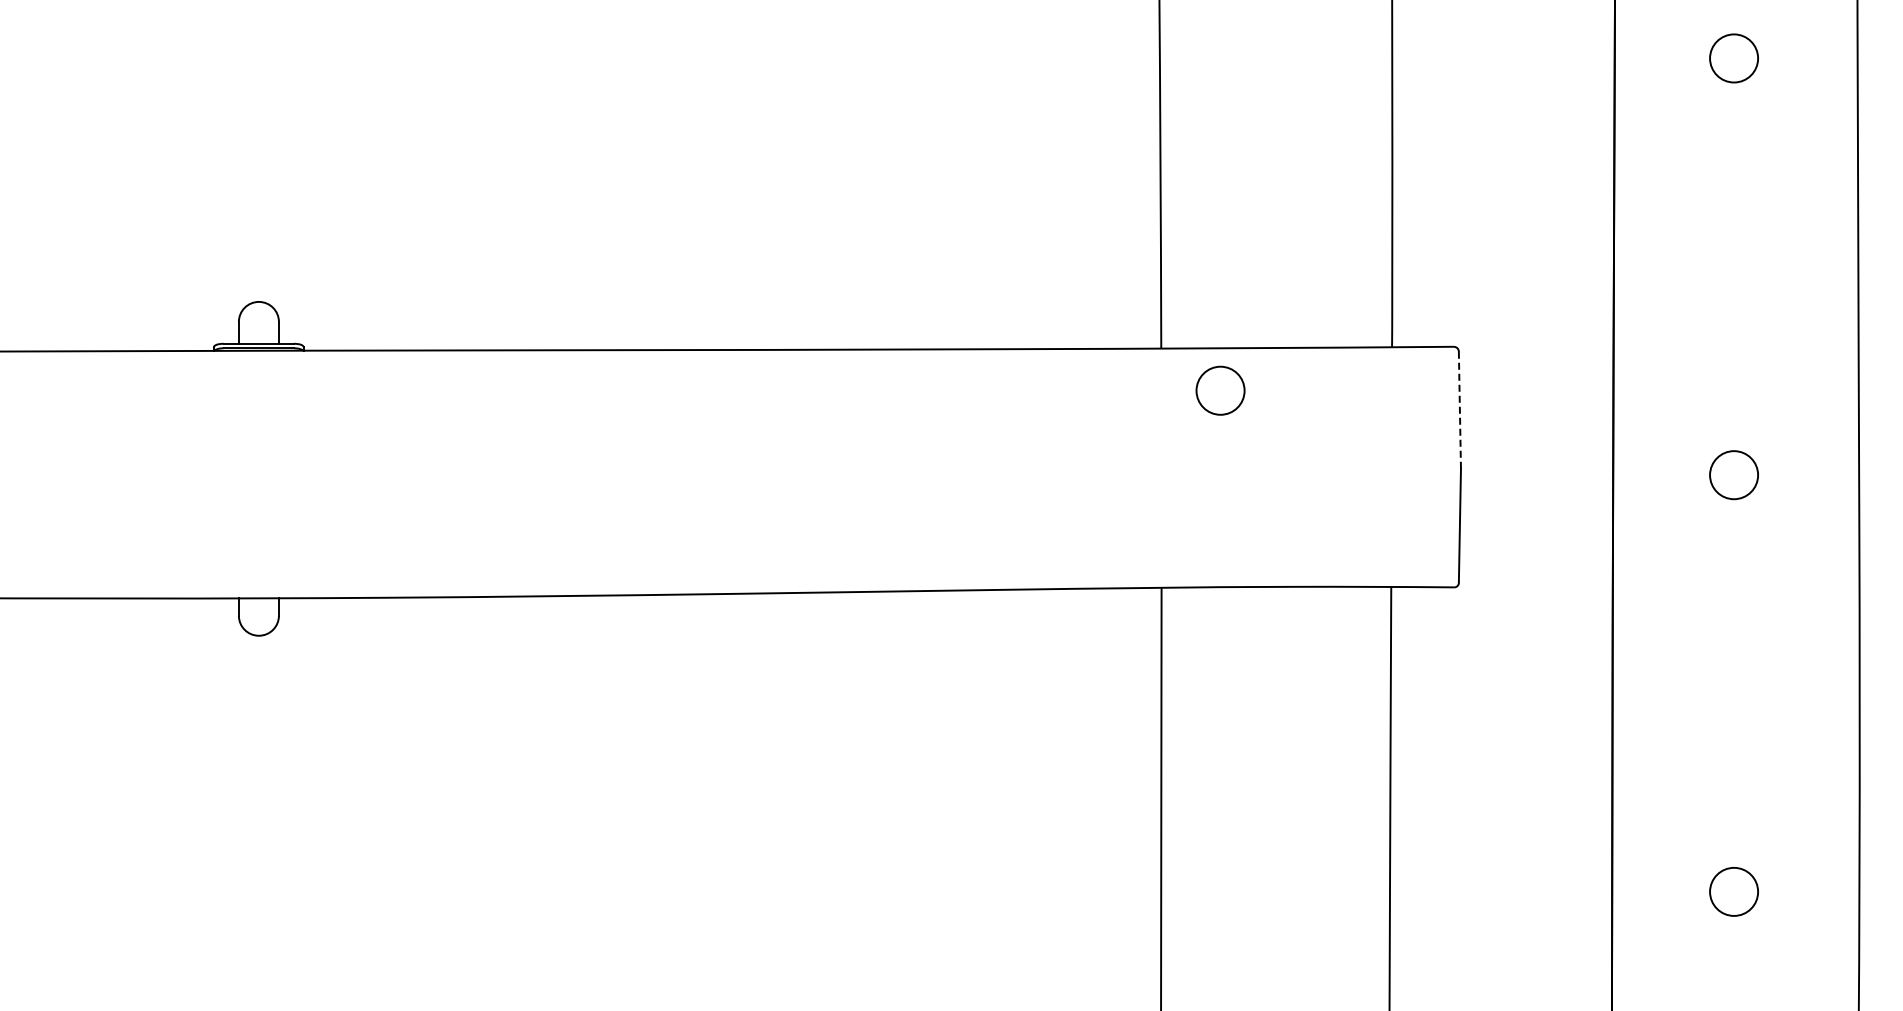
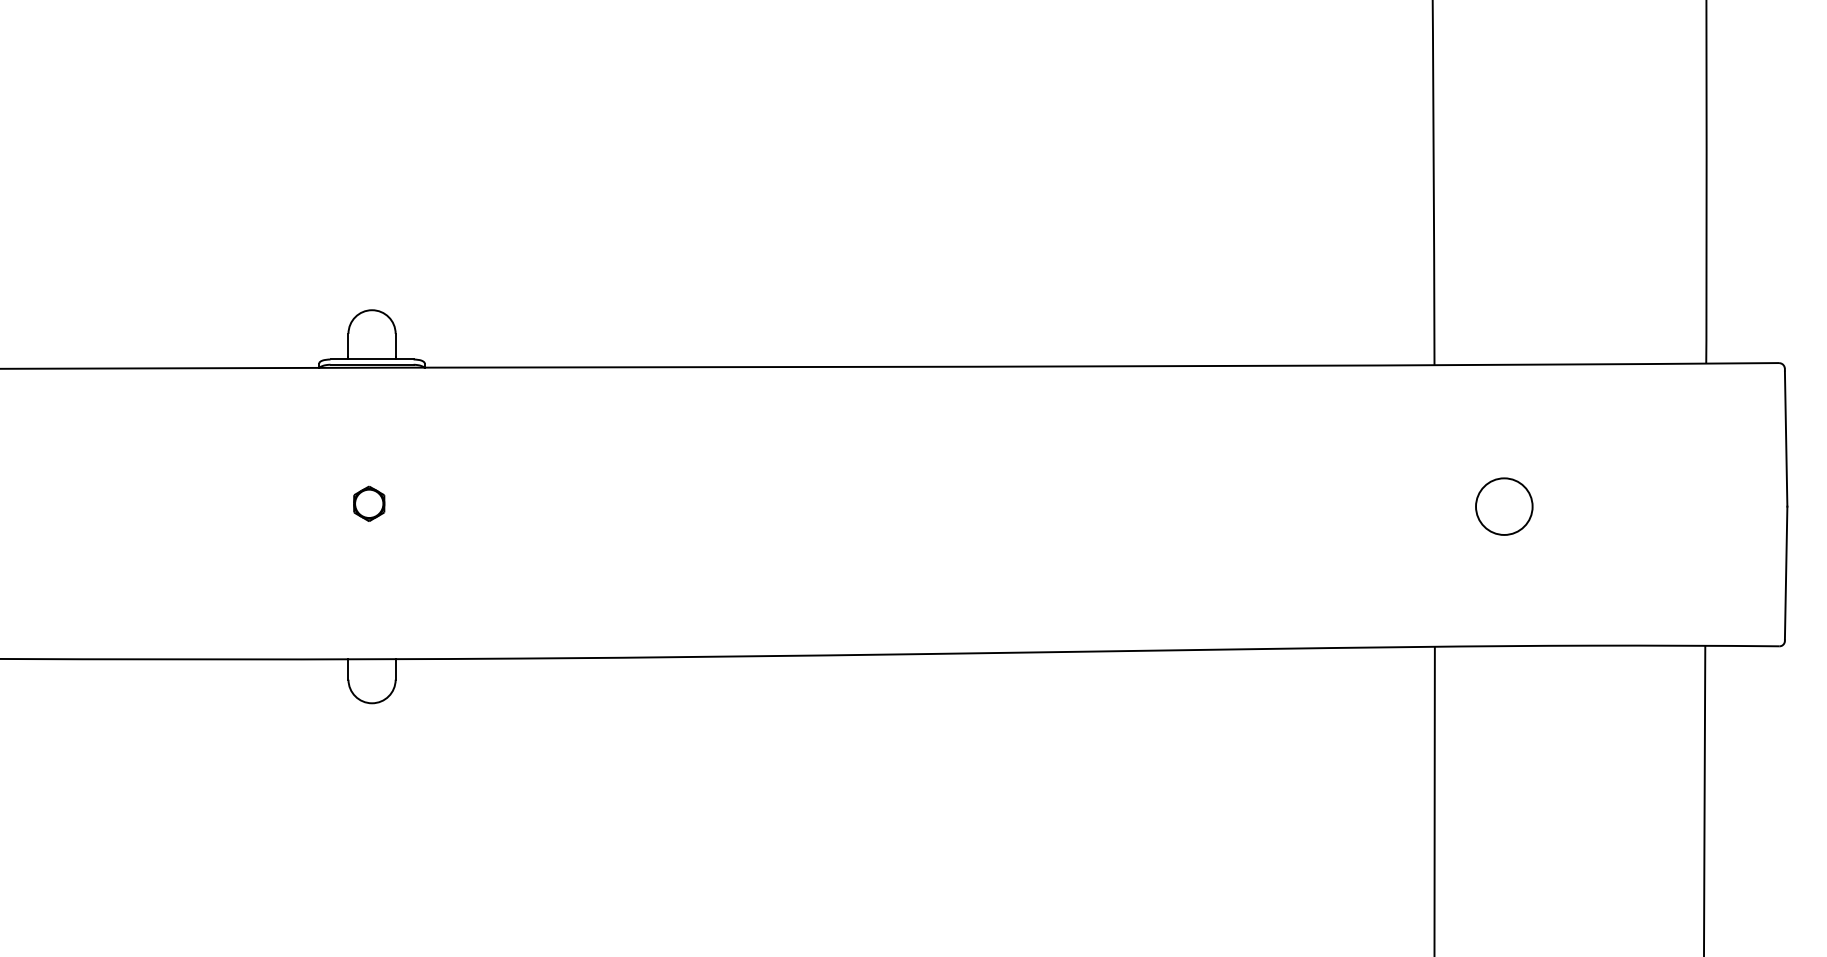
circle: (1220, 390) -> (1504, 506), moved
line: (1459, 410) -> (1785, 438), dashed -> solid
part: (256, 466) -> (369, 503), added

